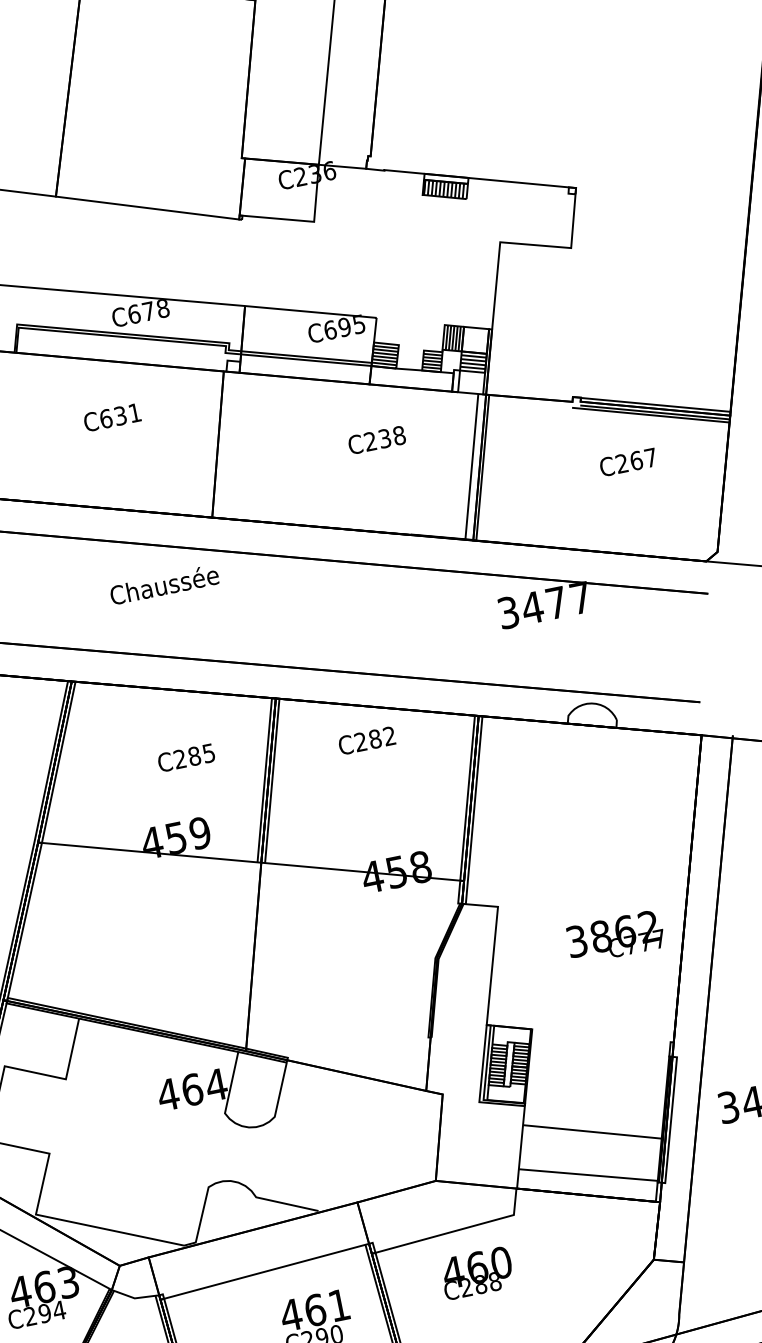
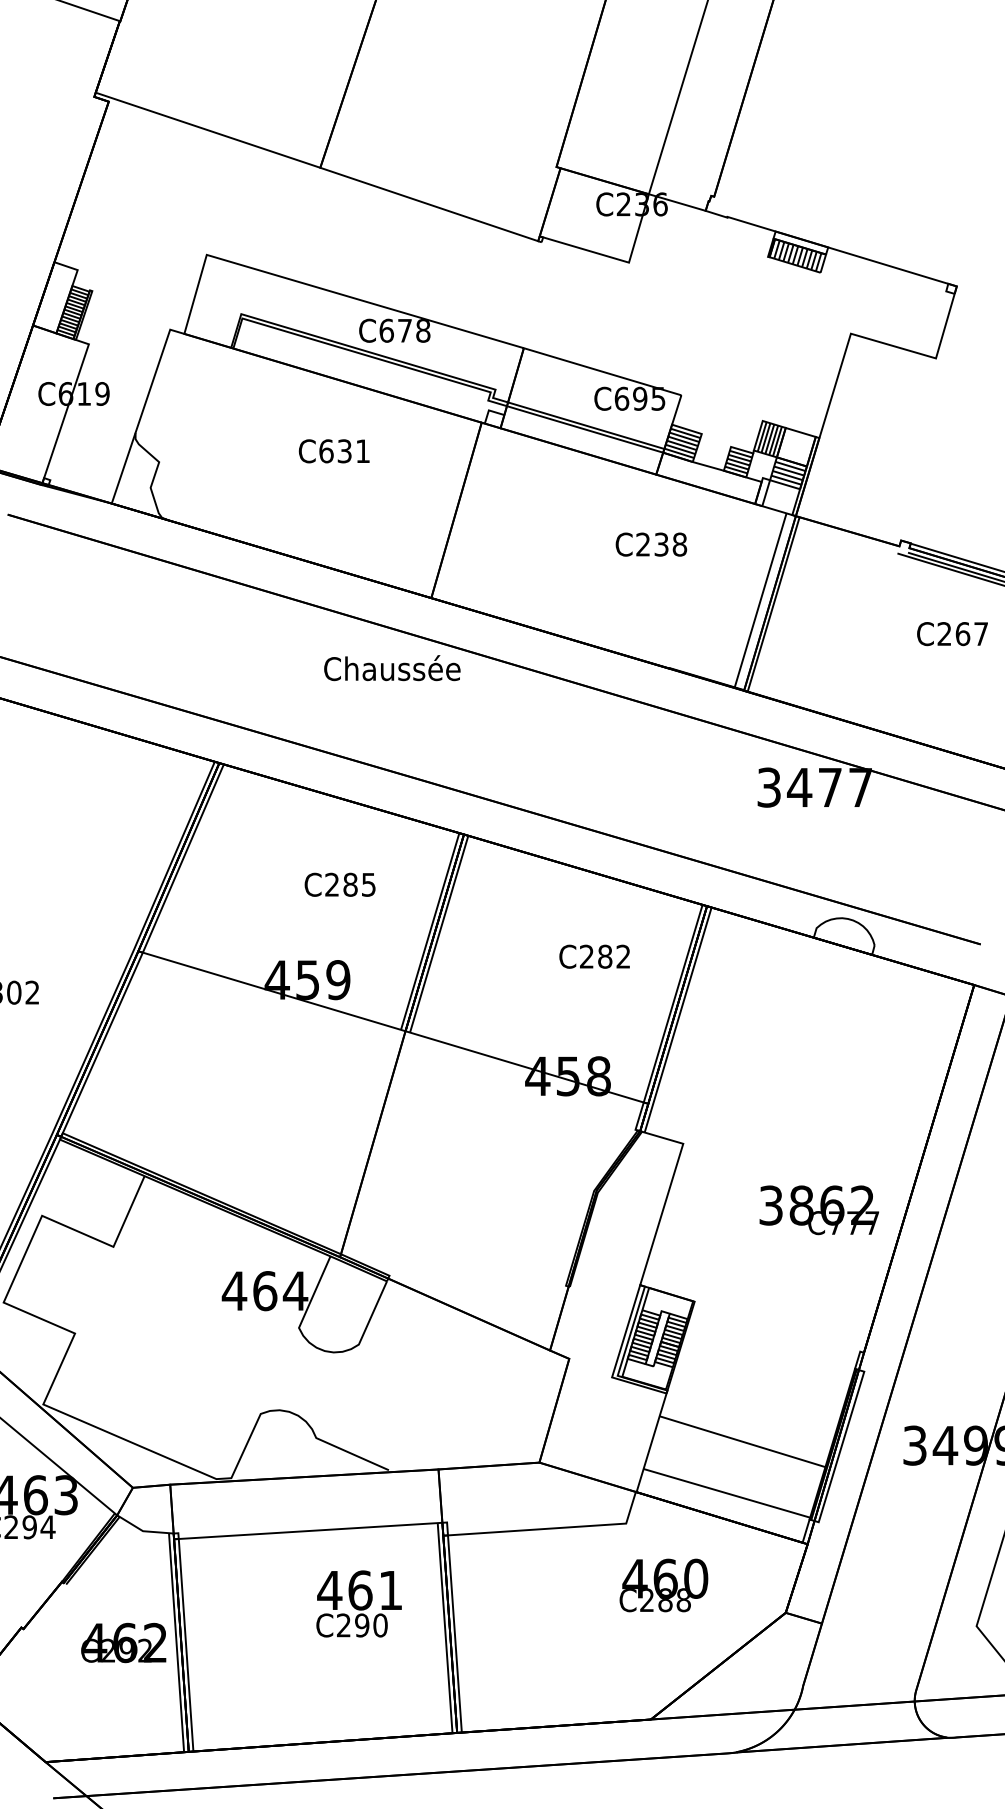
text: (164, 585) -> (392, 668), moved
text: (366, 740) -> (594, 956), moved
text: (476, 1273) -> (663, 1585), moved

